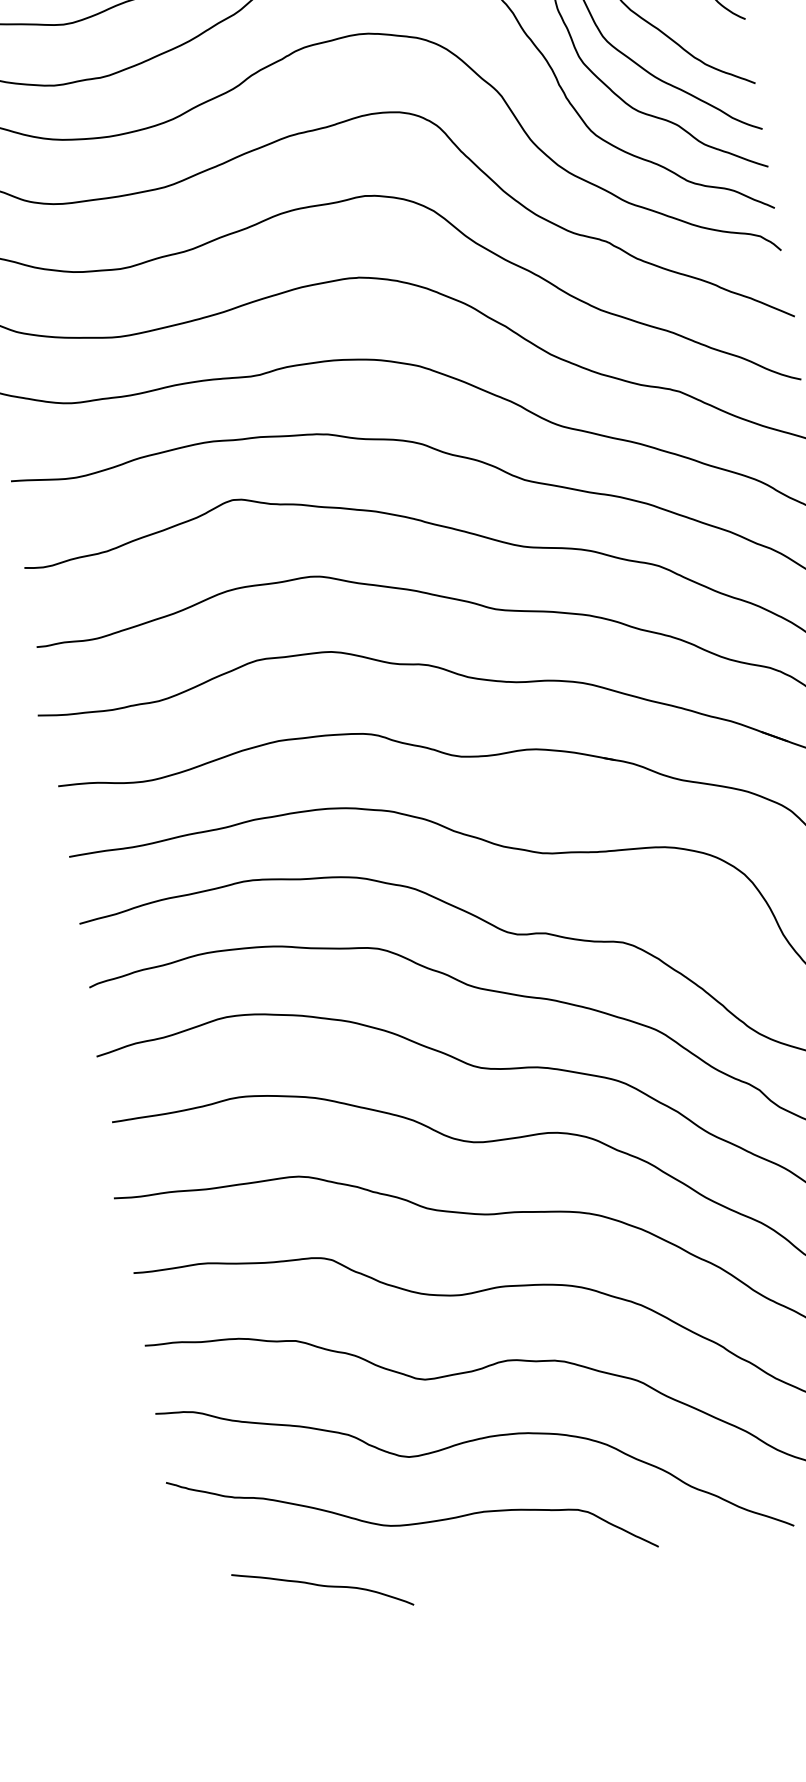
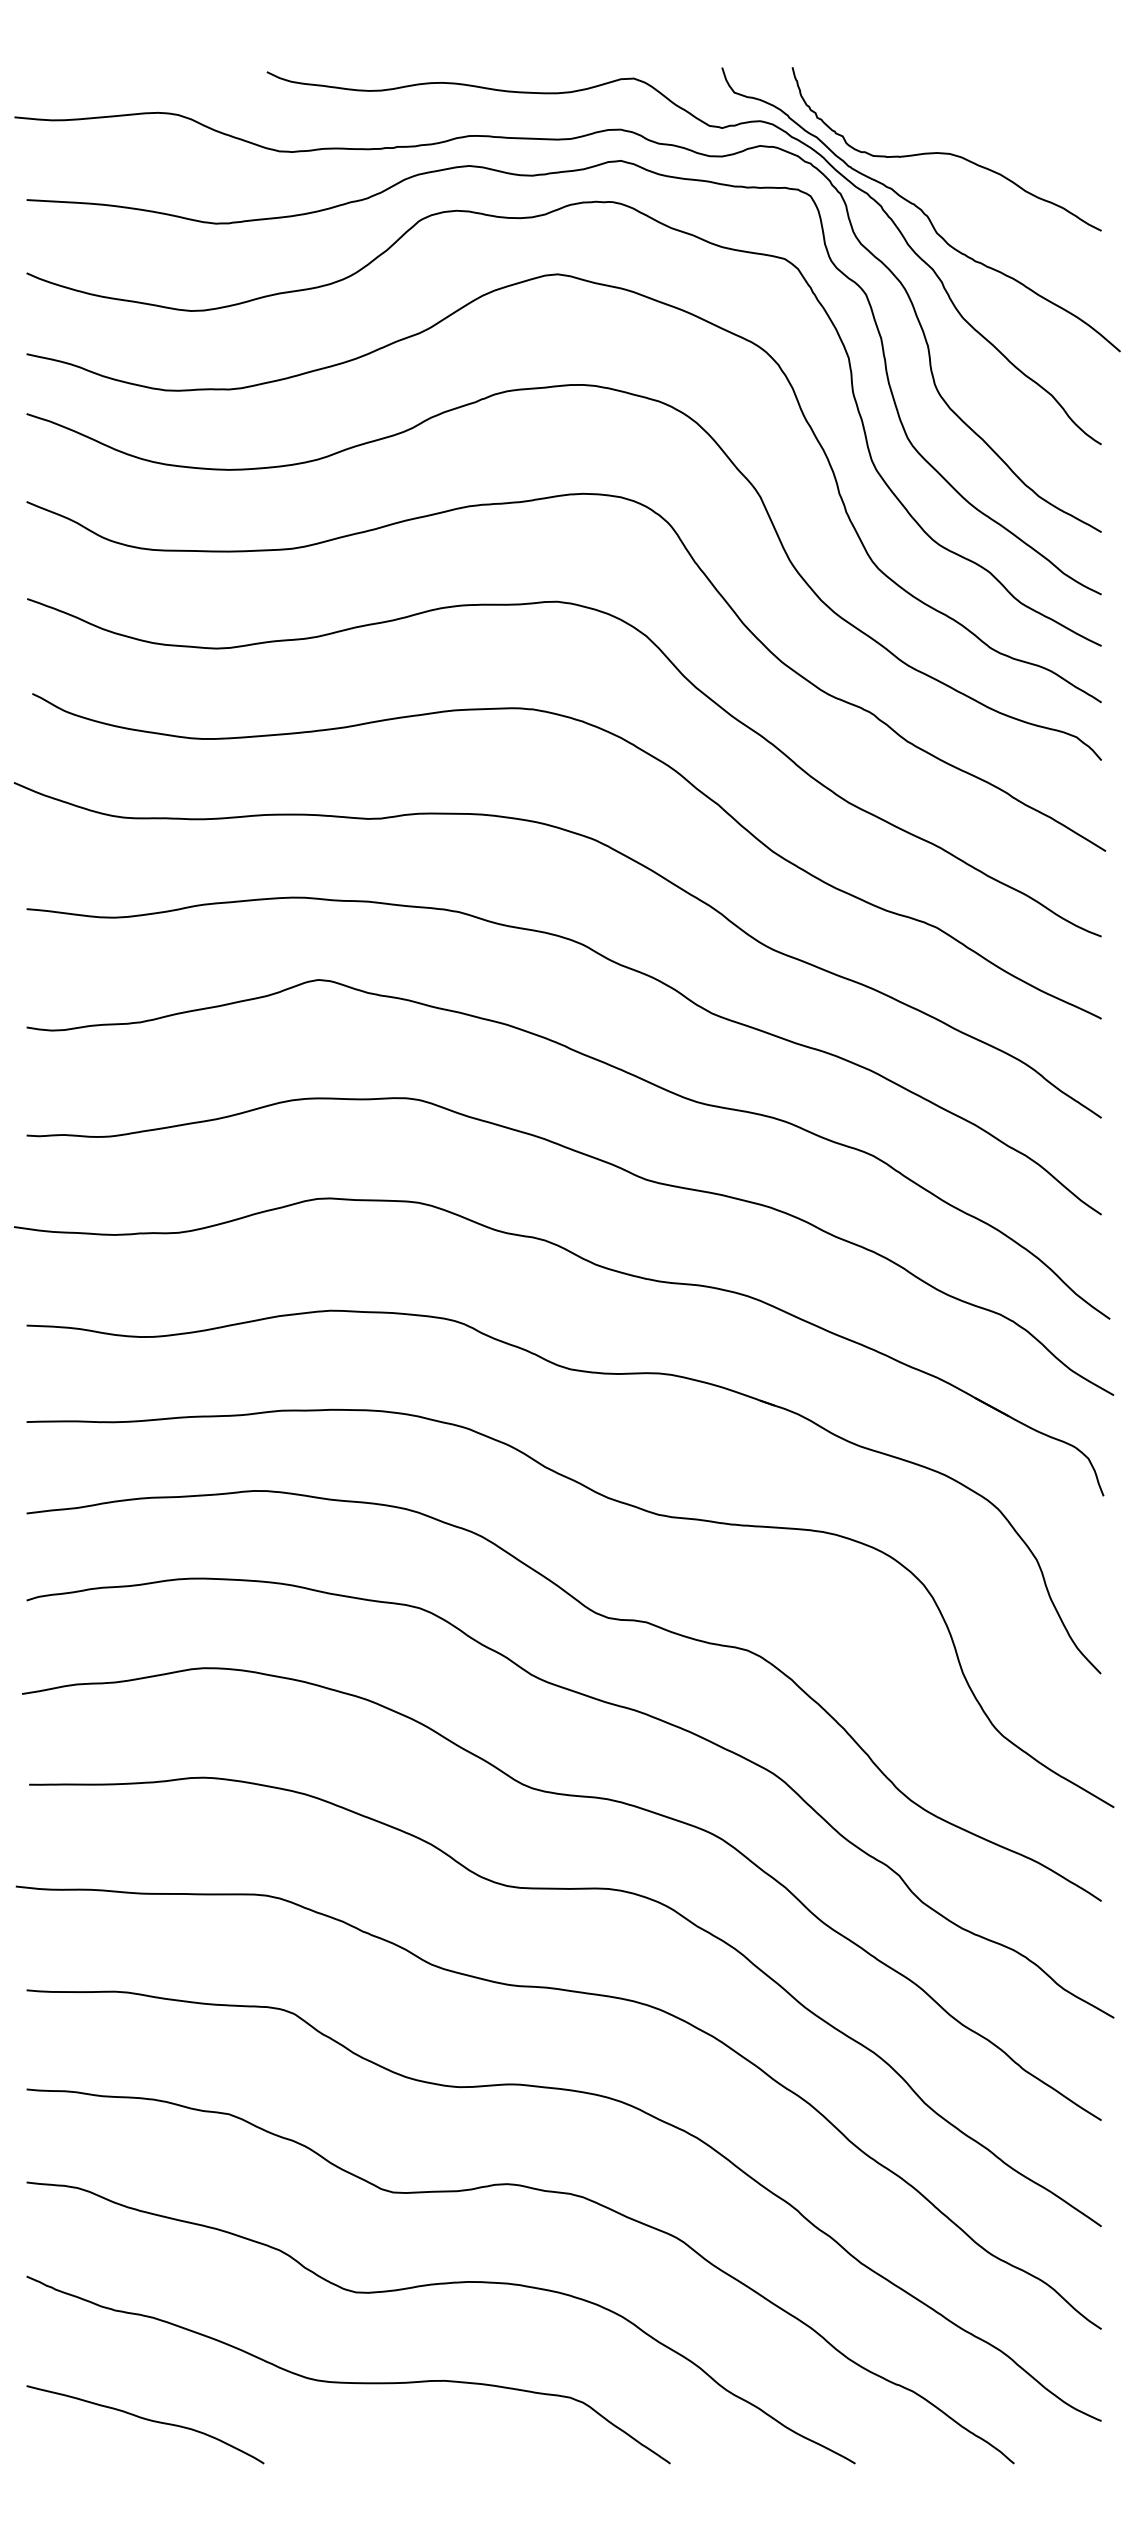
curve: (322, 1586) -> (146, 2420), moved

